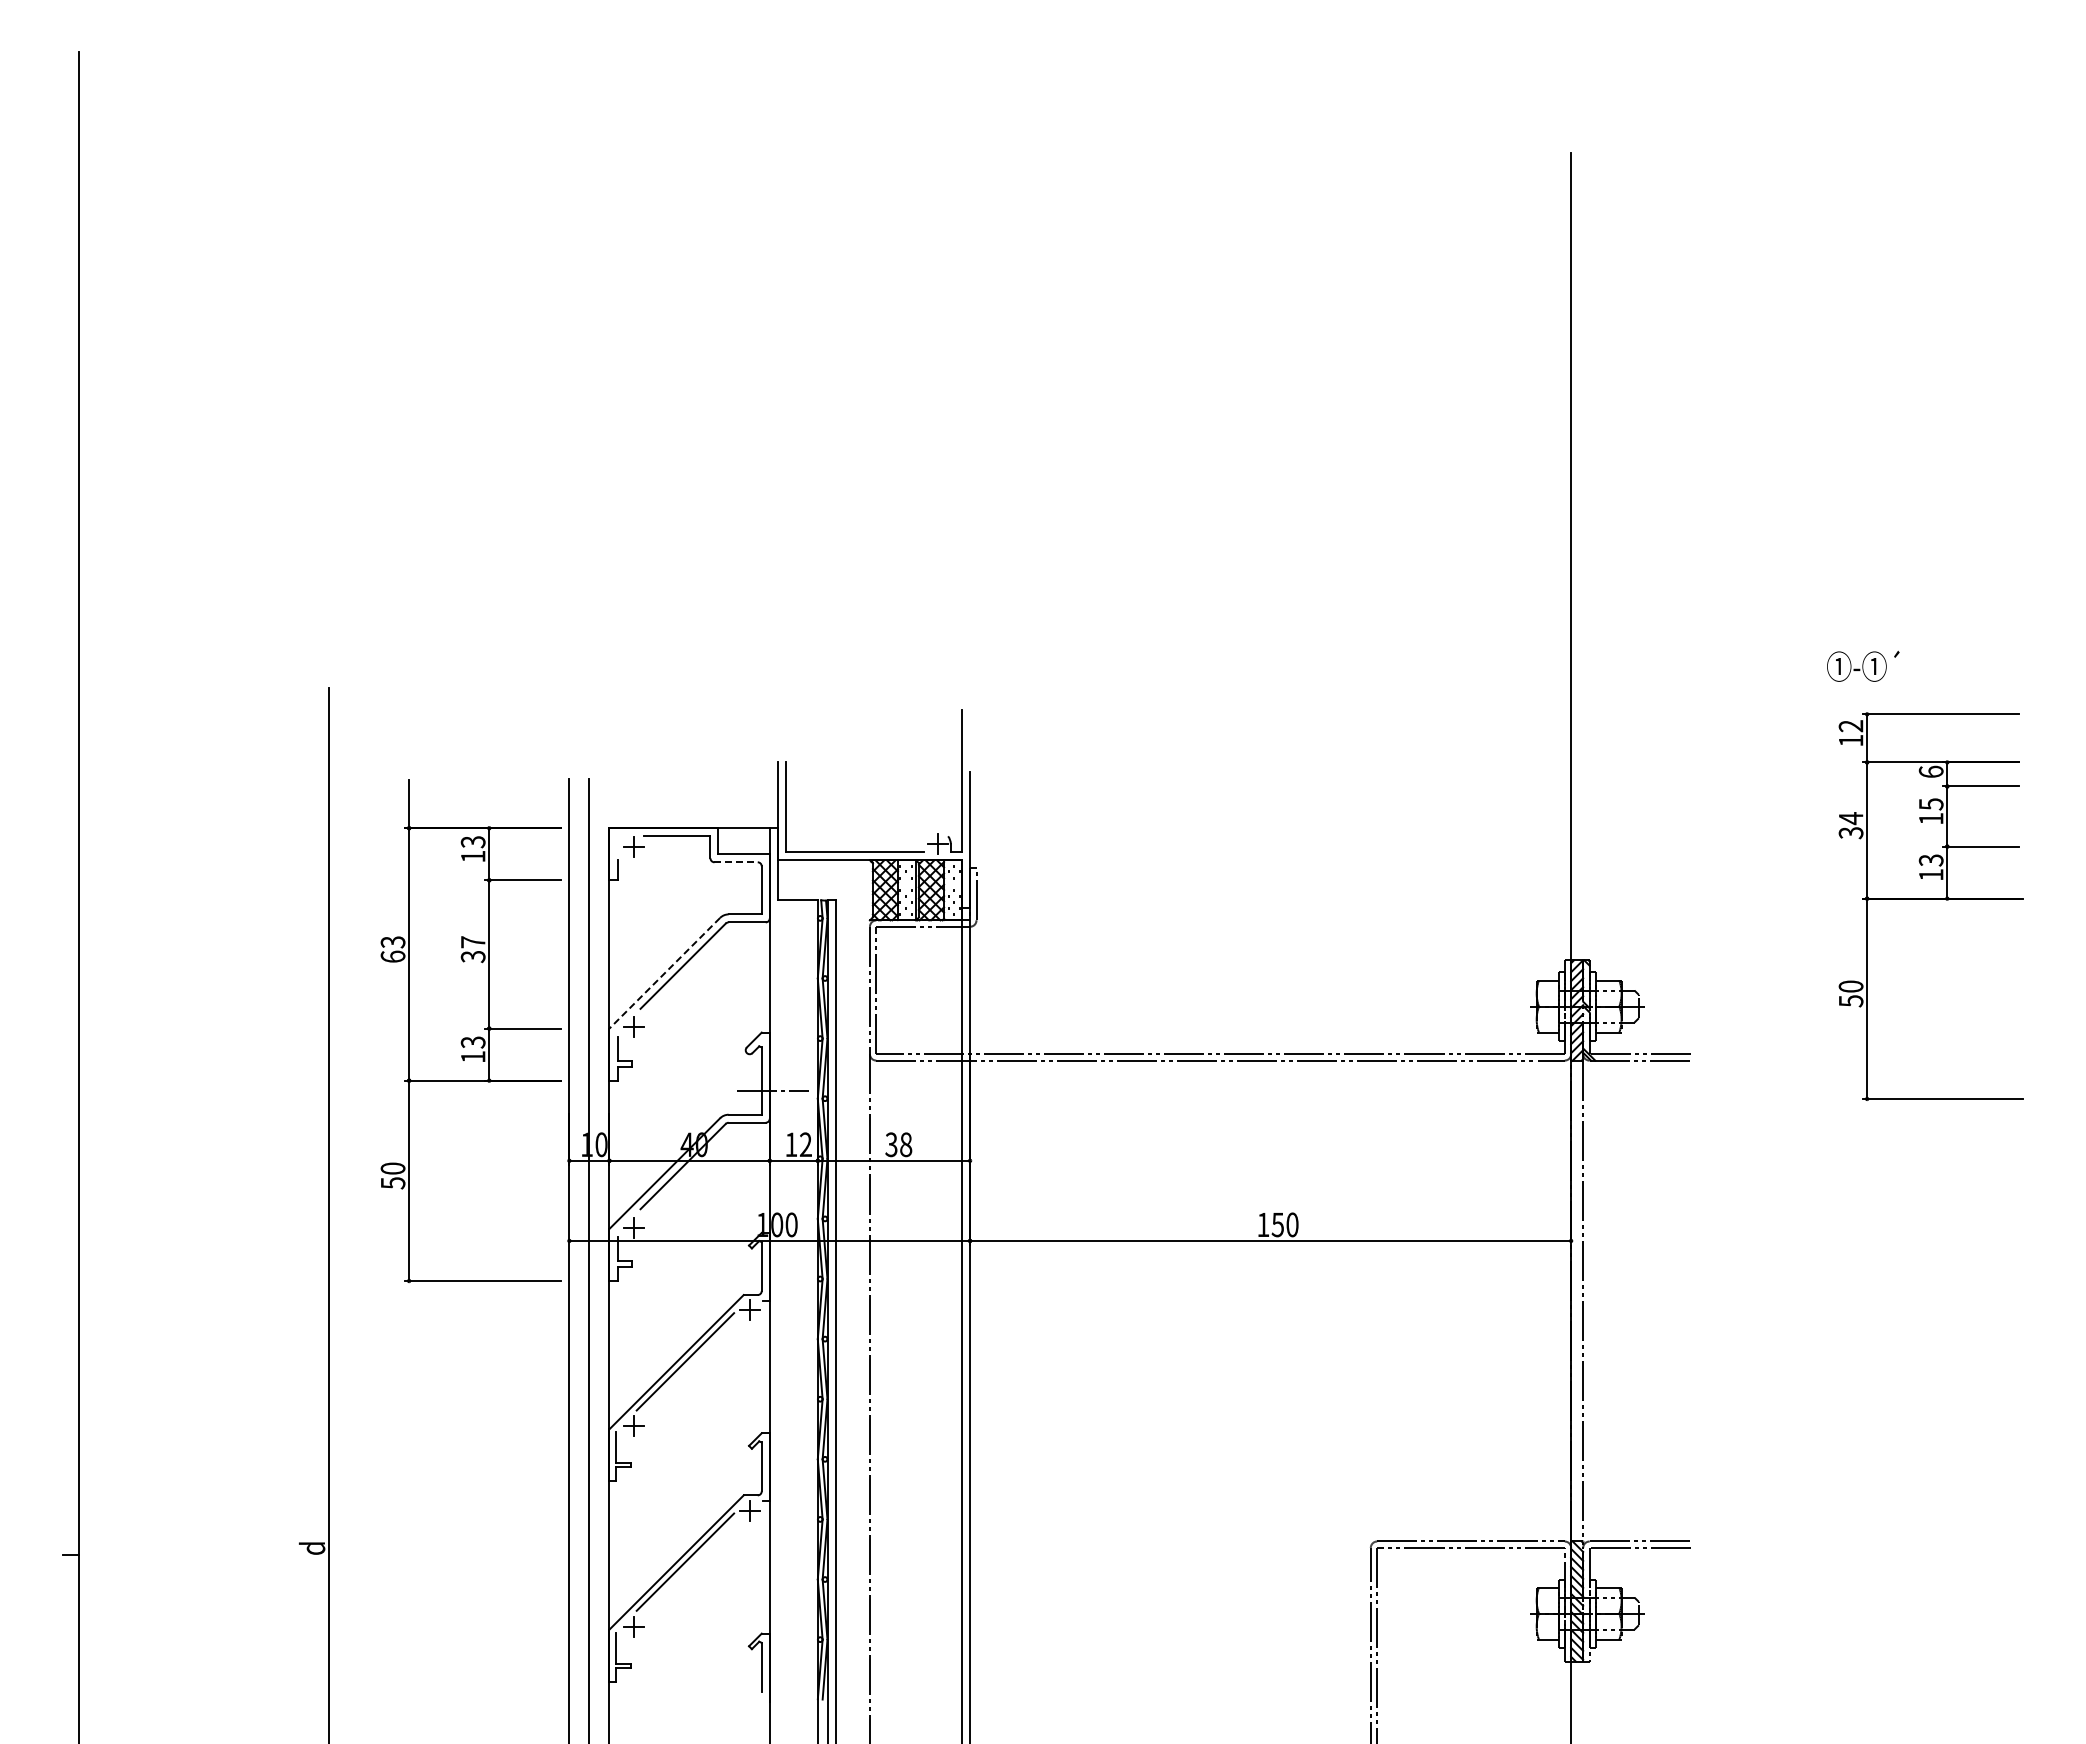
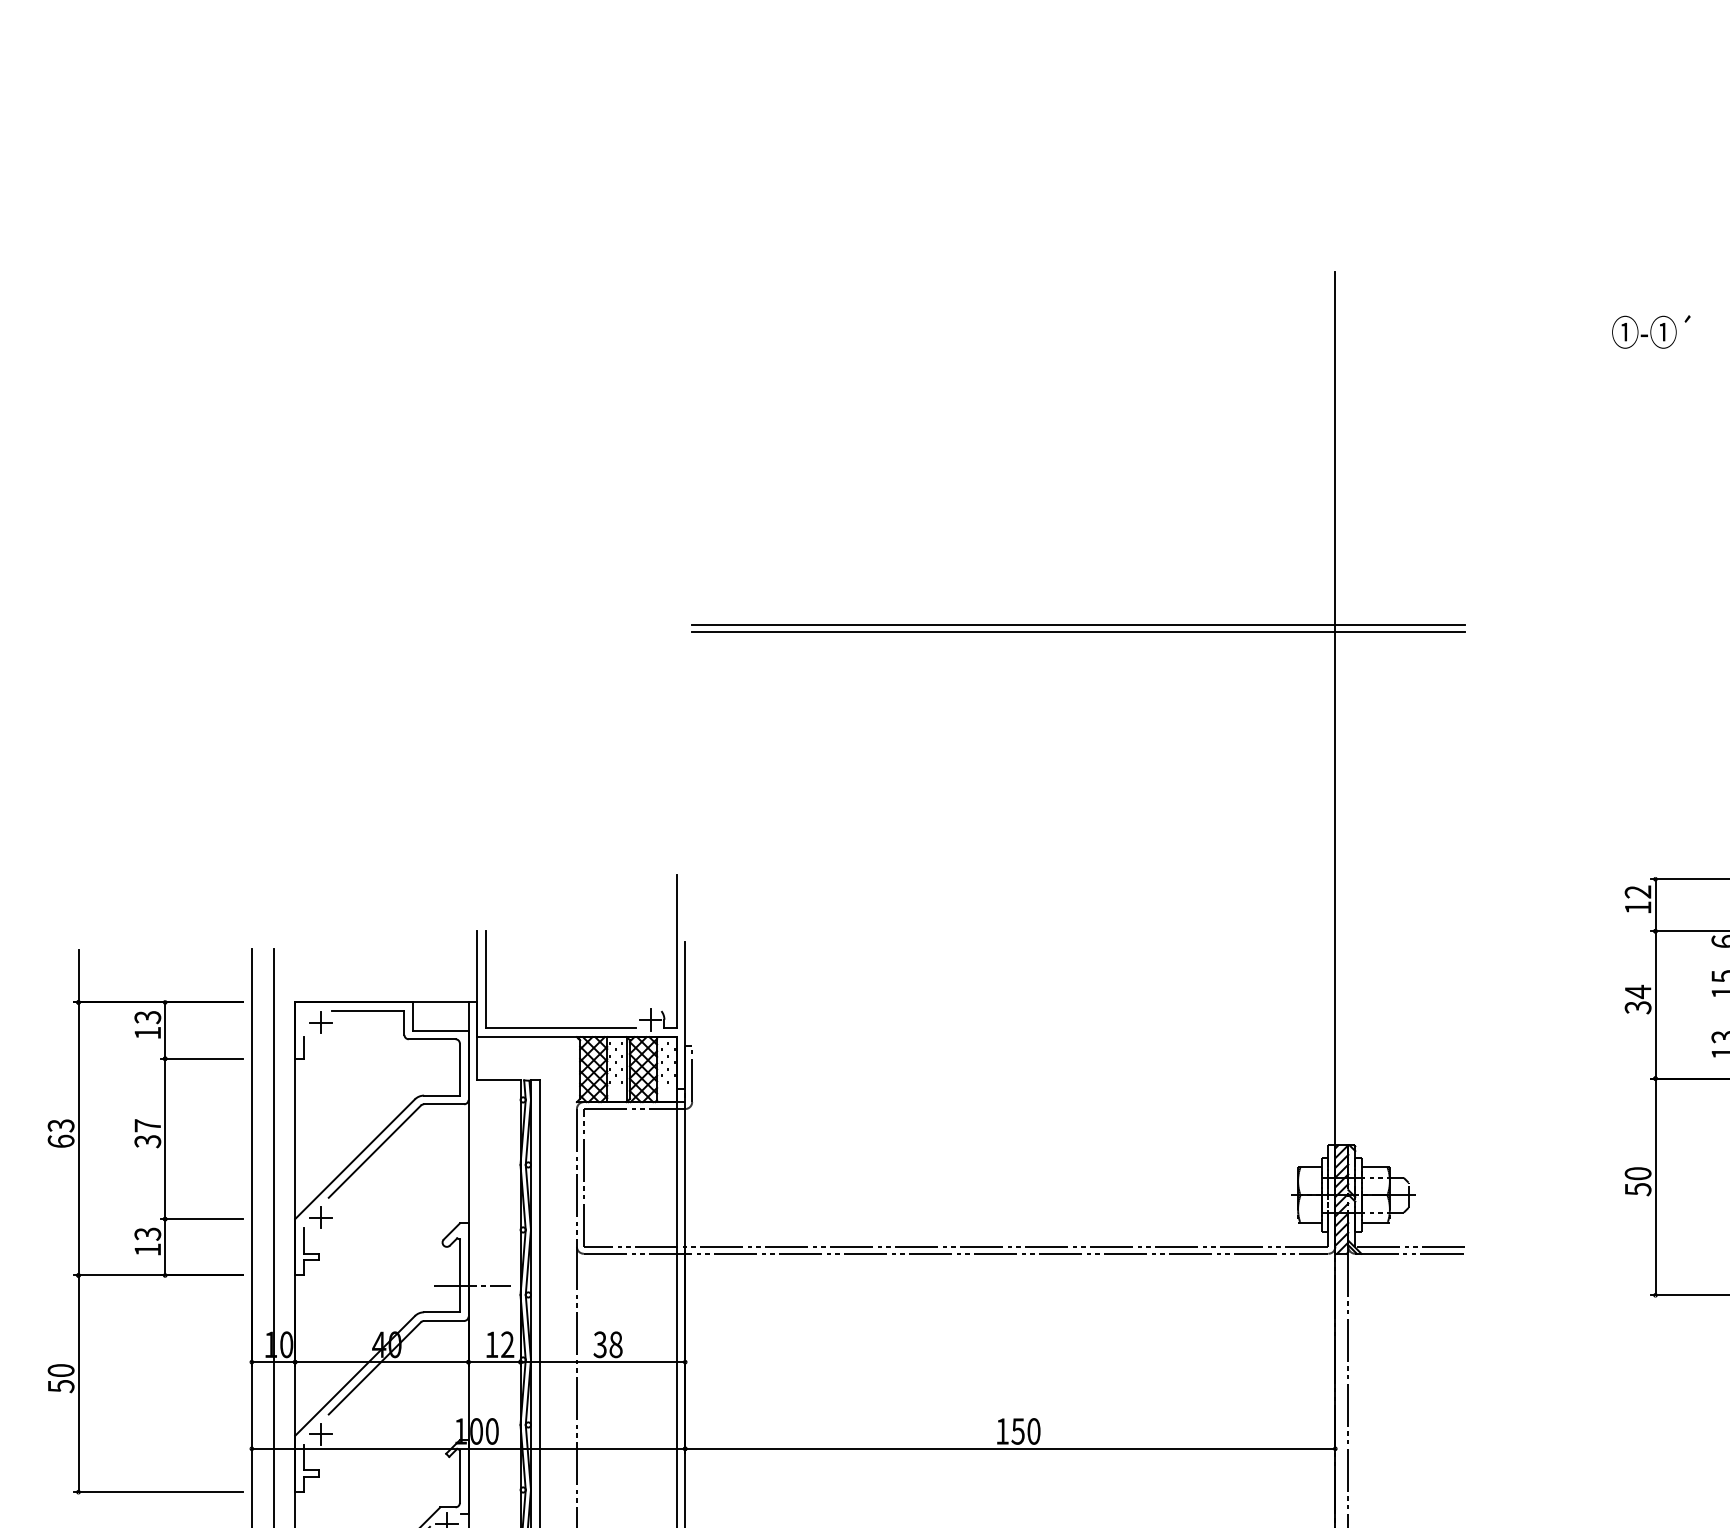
line: (1333, 479) -> (1078, 625), added
line: (1333, 486) -> (1078, 632), added
text: (1863, 665) -> (1651, 331), moved
line: (736, 862) -> (432, 1039), dashed -> solid
line: (664, 973) -> (354, 1159), dashed -> solid

